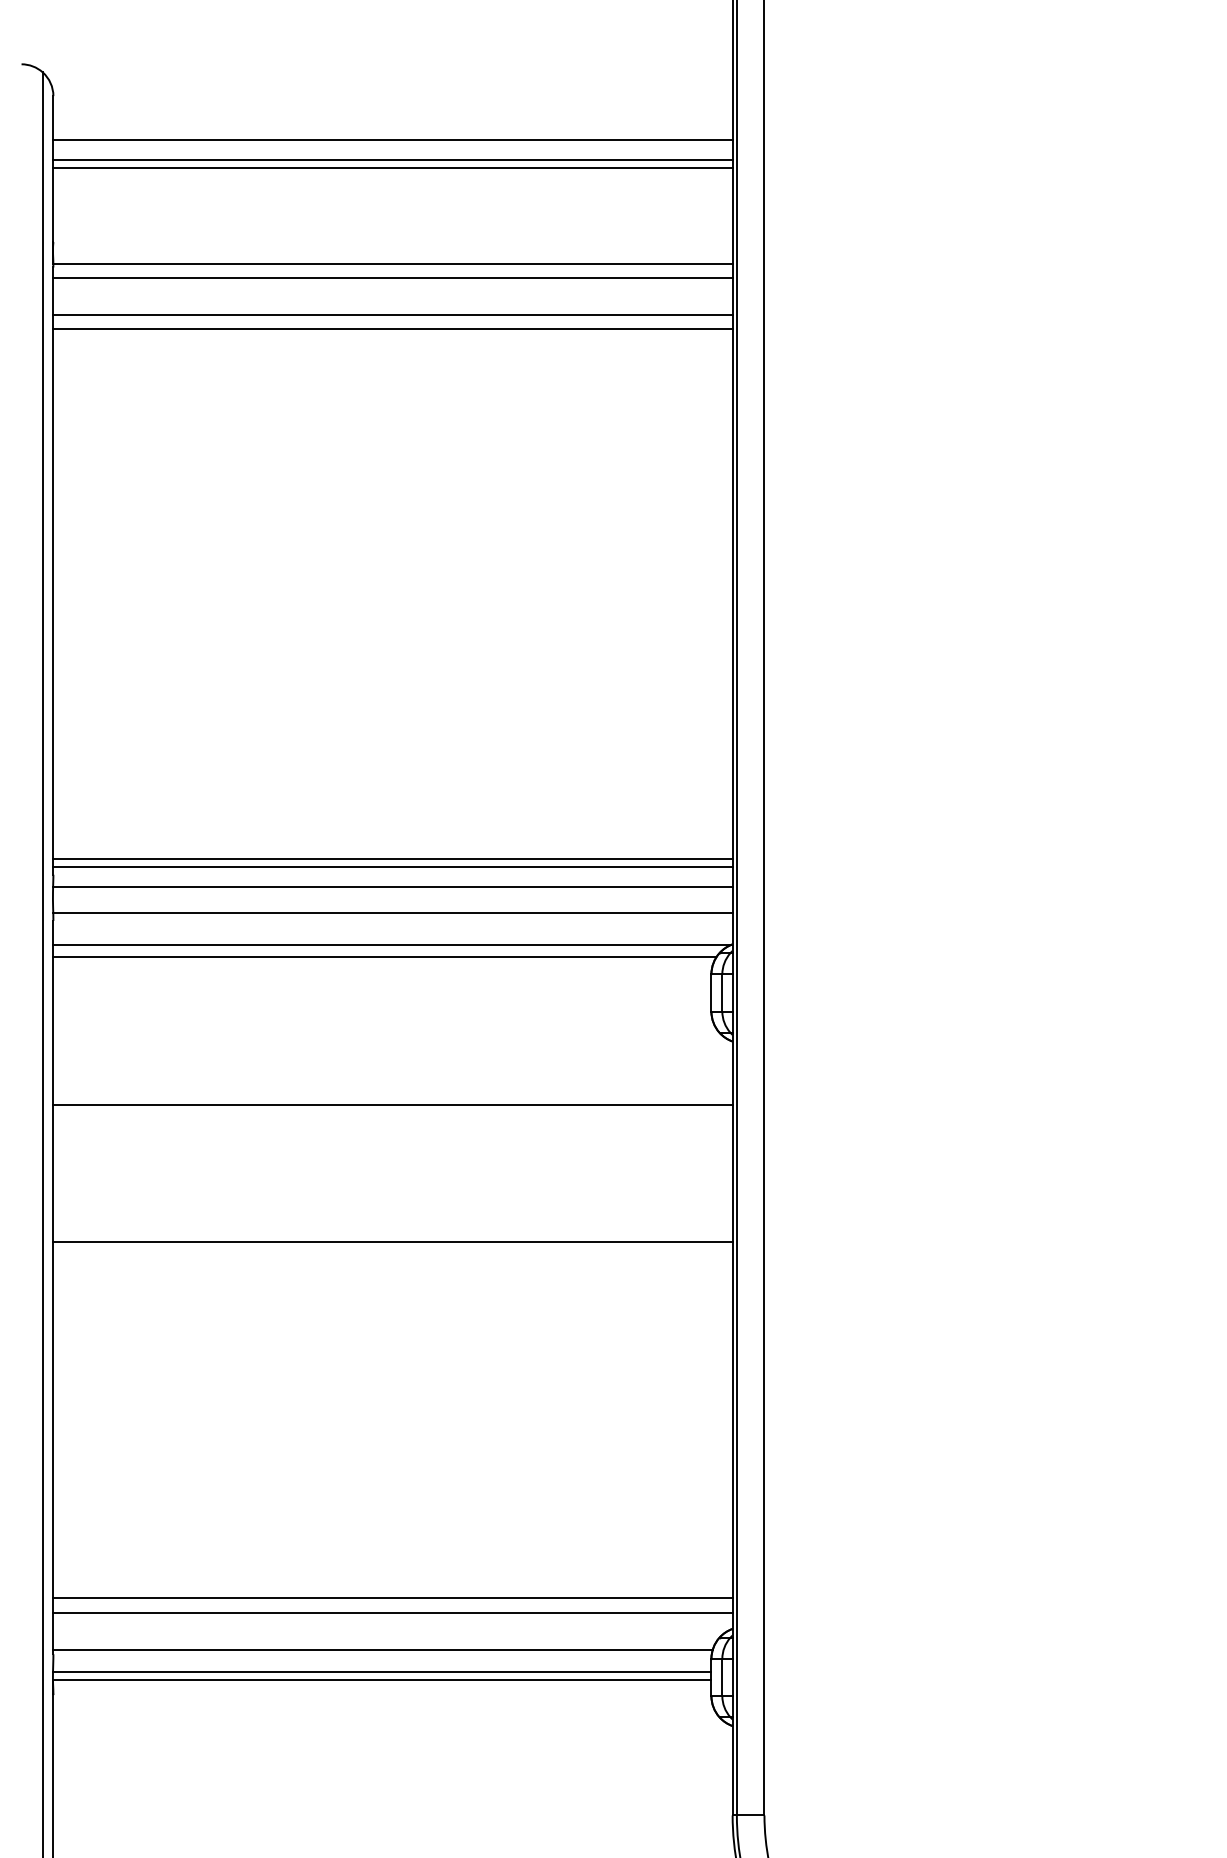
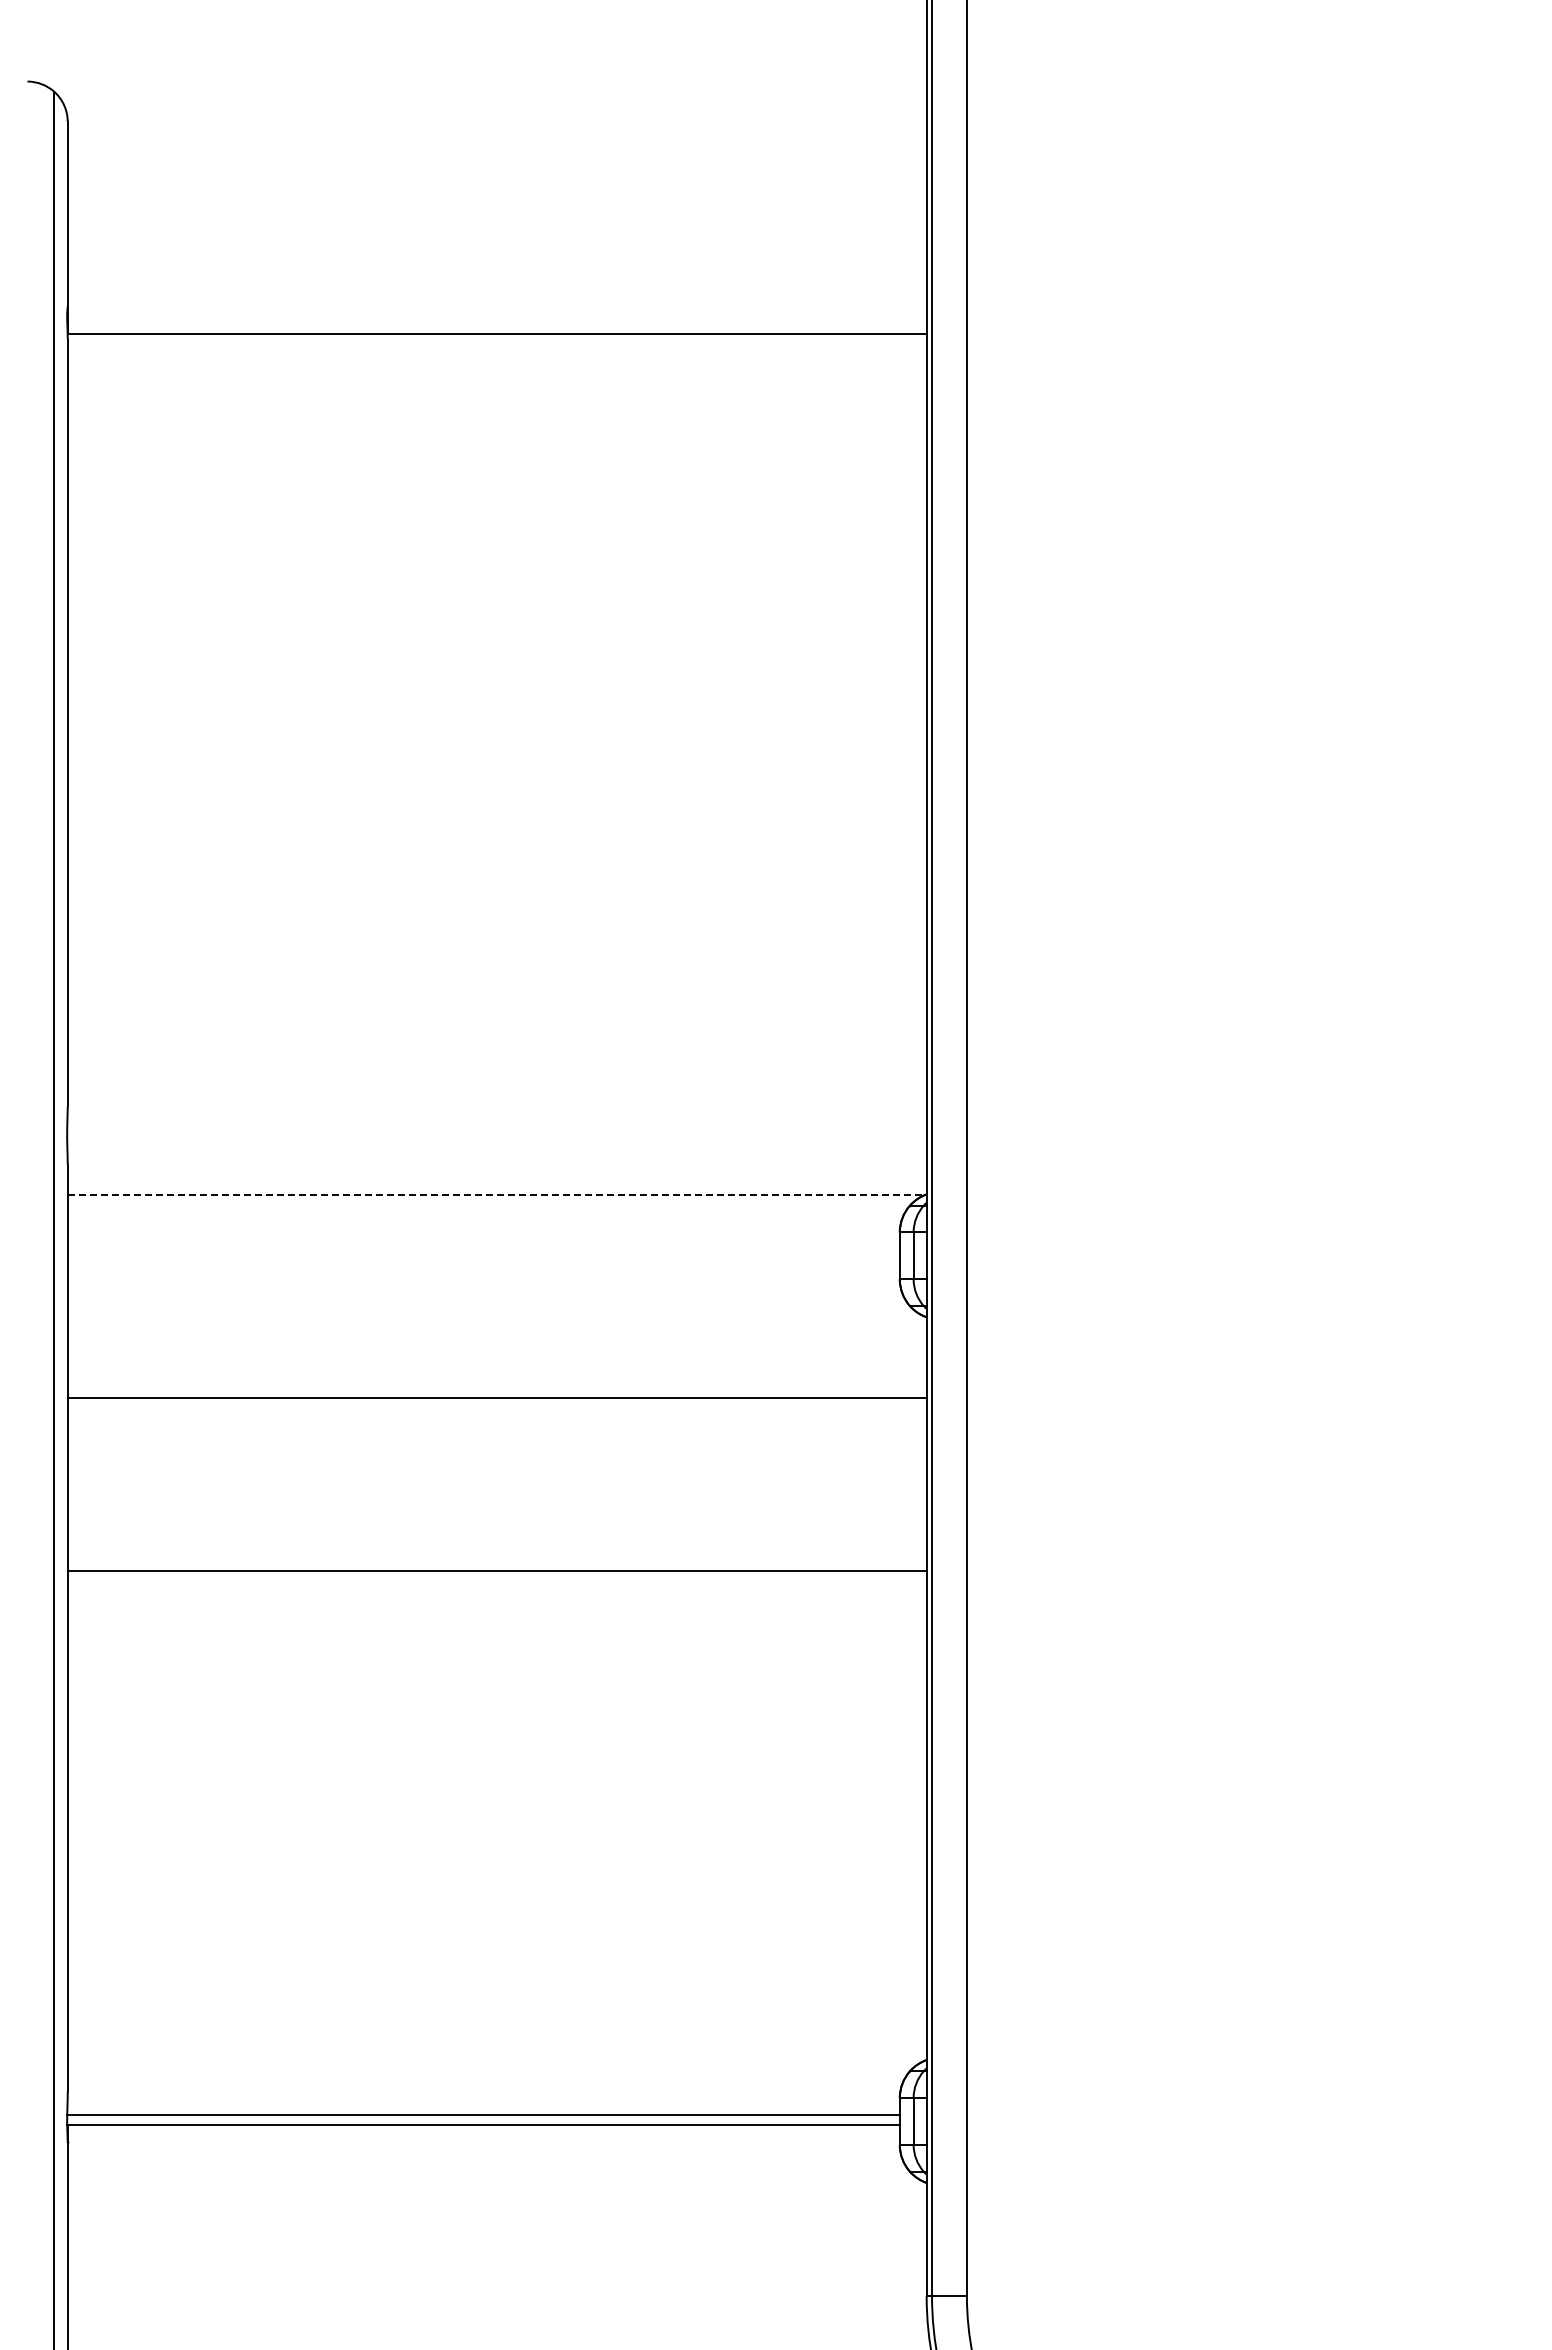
line: (392, 140) -> (496, 177), removed
line: (392, 159) -> (496, 202), removed
line: (392, 167) -> (496, 212), removed
line: (392, 278) -> (496, 352), removed
line: (392, 314) -> (496, 398), removed
line: (392, 329) -> (496, 416), removed
line: (392, 859) -> (496, 1086), removed
line: (392, 866) -> (496, 1096), removed
line: (392, 886) -> (496, 1121), removed
line: (392, 912) -> (496, 1154), removed
line: (393, 944) -> (497, 1194), solid -> dashed
line: (384, 957) -> (486, 1210), removed
line: (392, 1598) -> (496, 2021), removed
line: (392, 1612) -> (496, 2039), removed
line: (382, 1649) -> (484, 2086), removed

